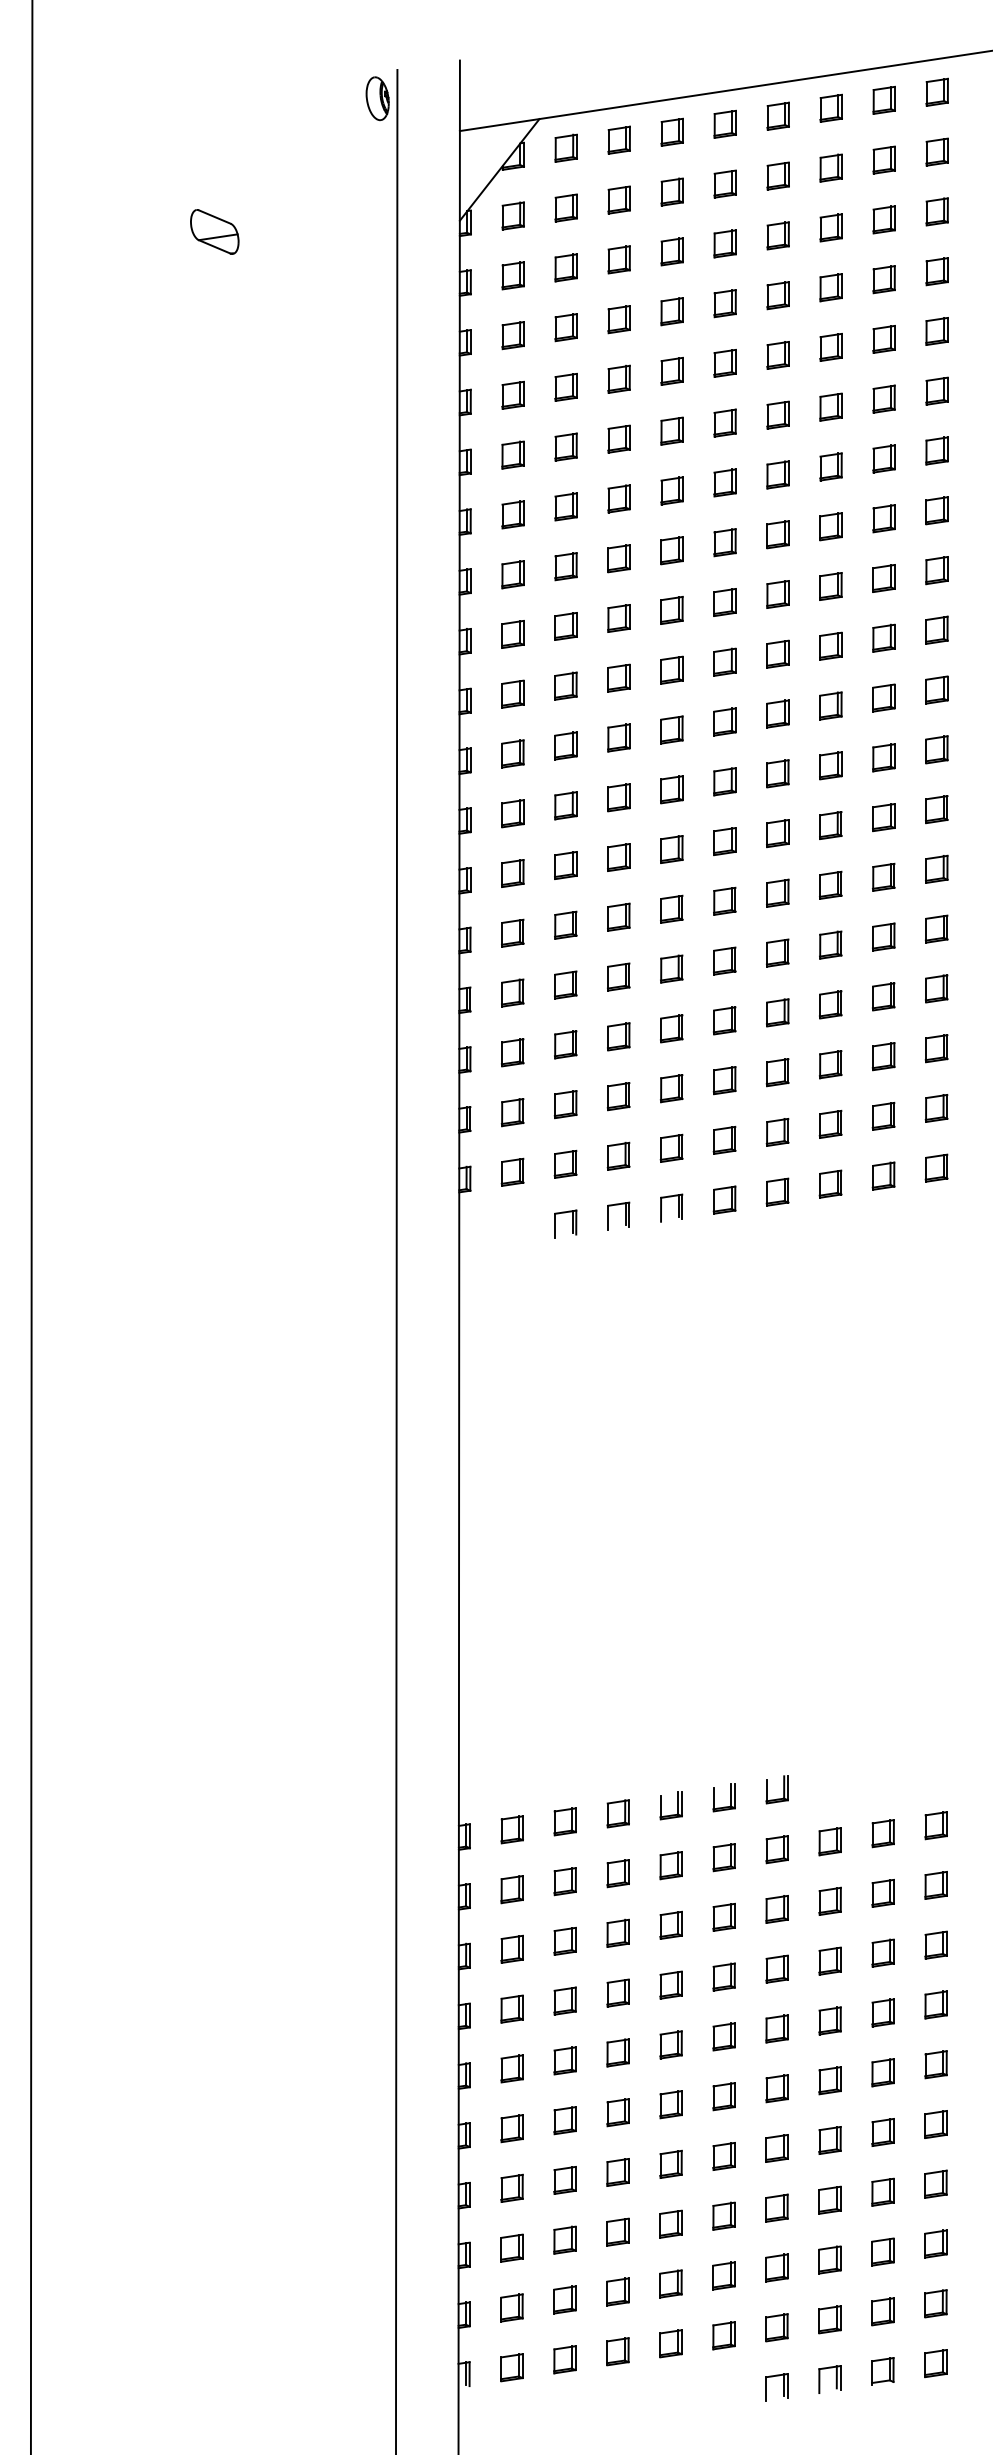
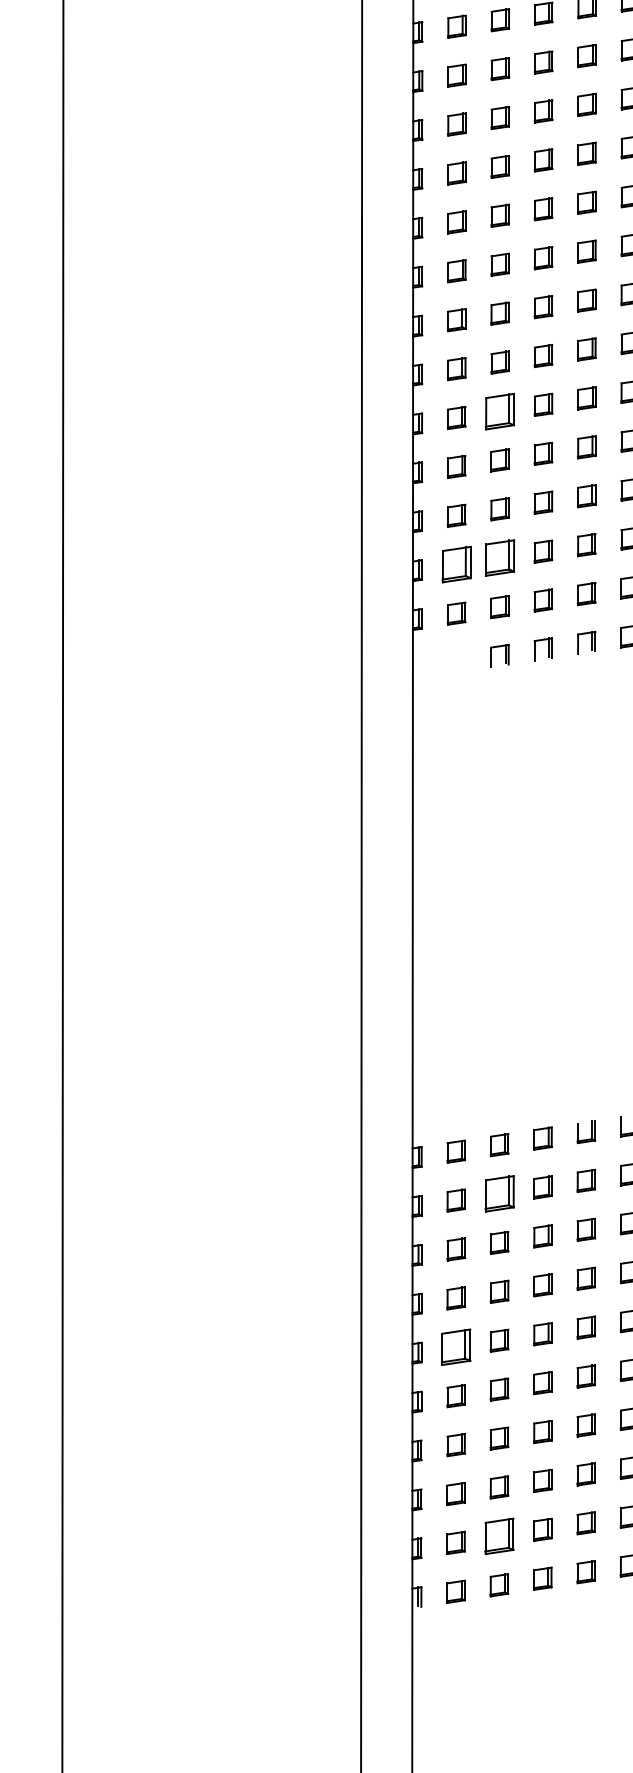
part: (565, 924) -> (499, 410), size x1.6
part: (565, 1104) -> (499, 558), size x1.6
part: (512, 1112) -> (456, 564), size x1.6
part: (564, 1881) -> (499, 1193), size x1.6
part: (511, 2068) -> (455, 1346), size x1.6
part: (564, 2299) -> (499, 1536), size x1.6

